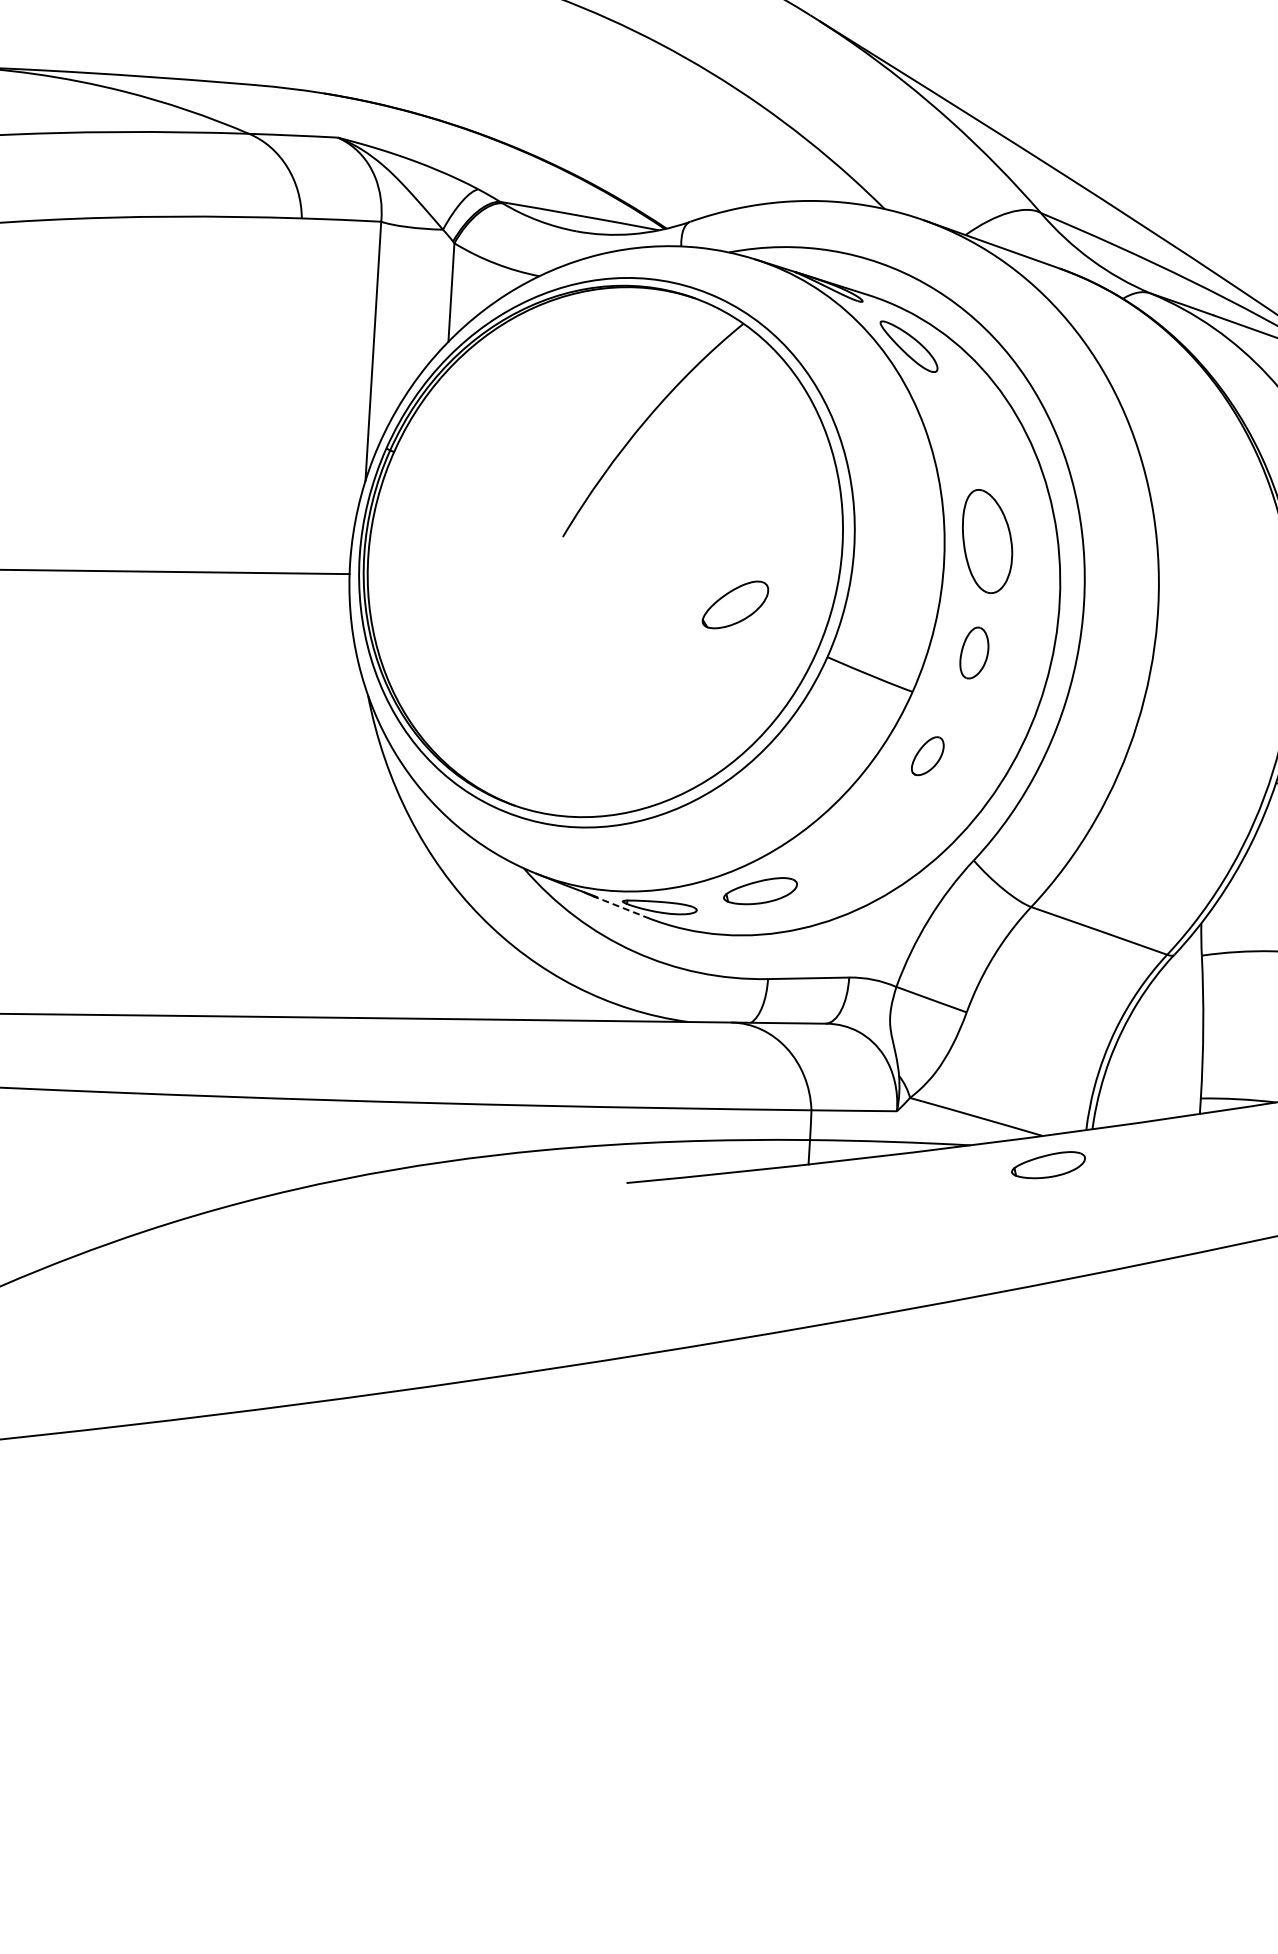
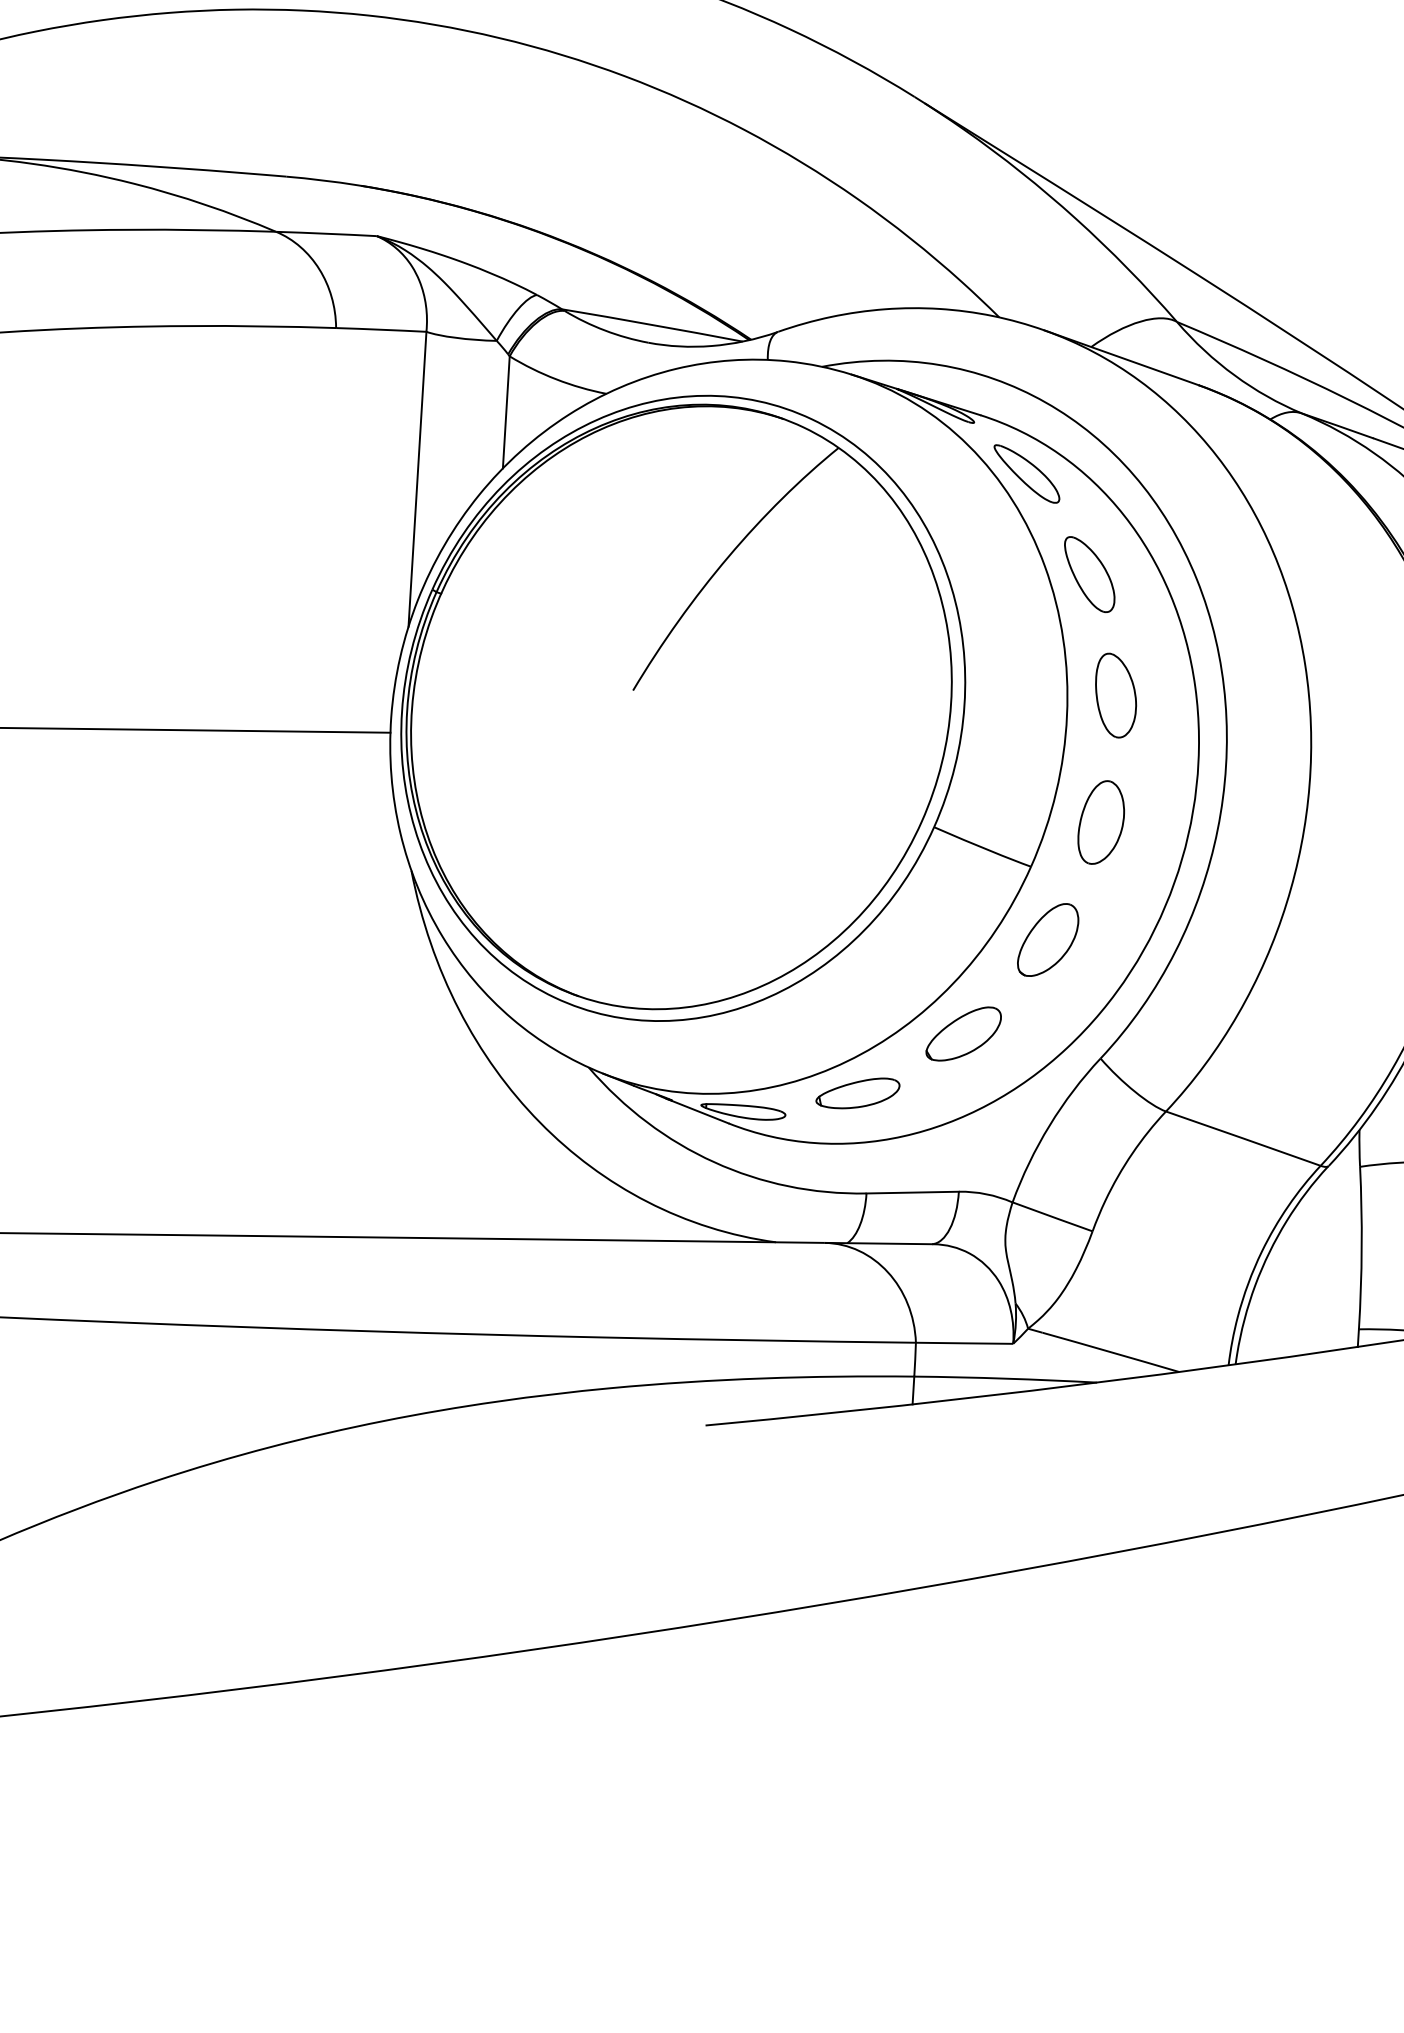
part: (963, 434) -> (1088, 573), added
part: (986, 541) -> (1115, 695), size x0.71
part: (735, 604) -> (963, 1033), moved
part: (974, 652) -> (1101, 821), size x1.43
part: (927, 755) -> (1047, 939), size x1.67
line: (619, 906) -> (697, 1110), dashed -> solid
part: (1048, 1165) -> (1185, 1405), removed

